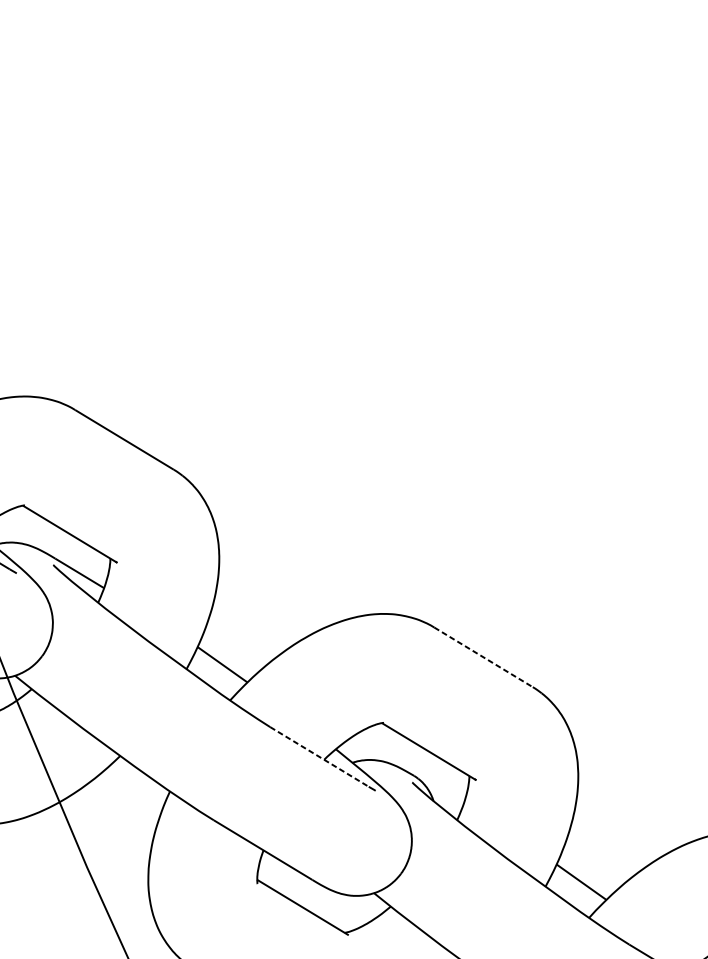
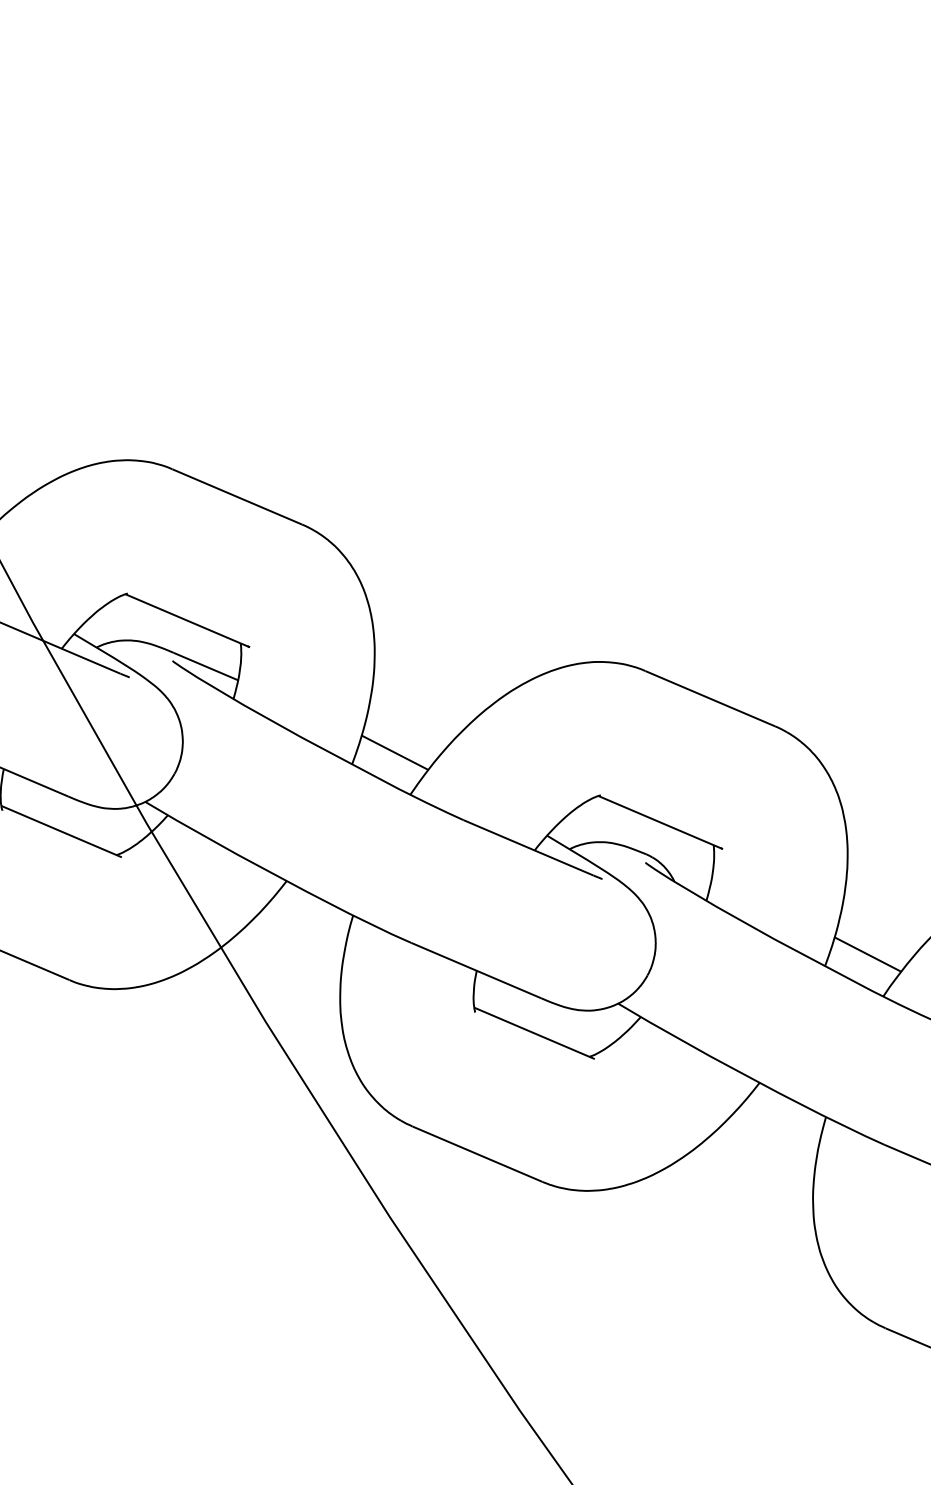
line: (483, 657) -> (710, 698), dashed -> solid
line: (319, 756) -> (528, 847), dashed -> solid

